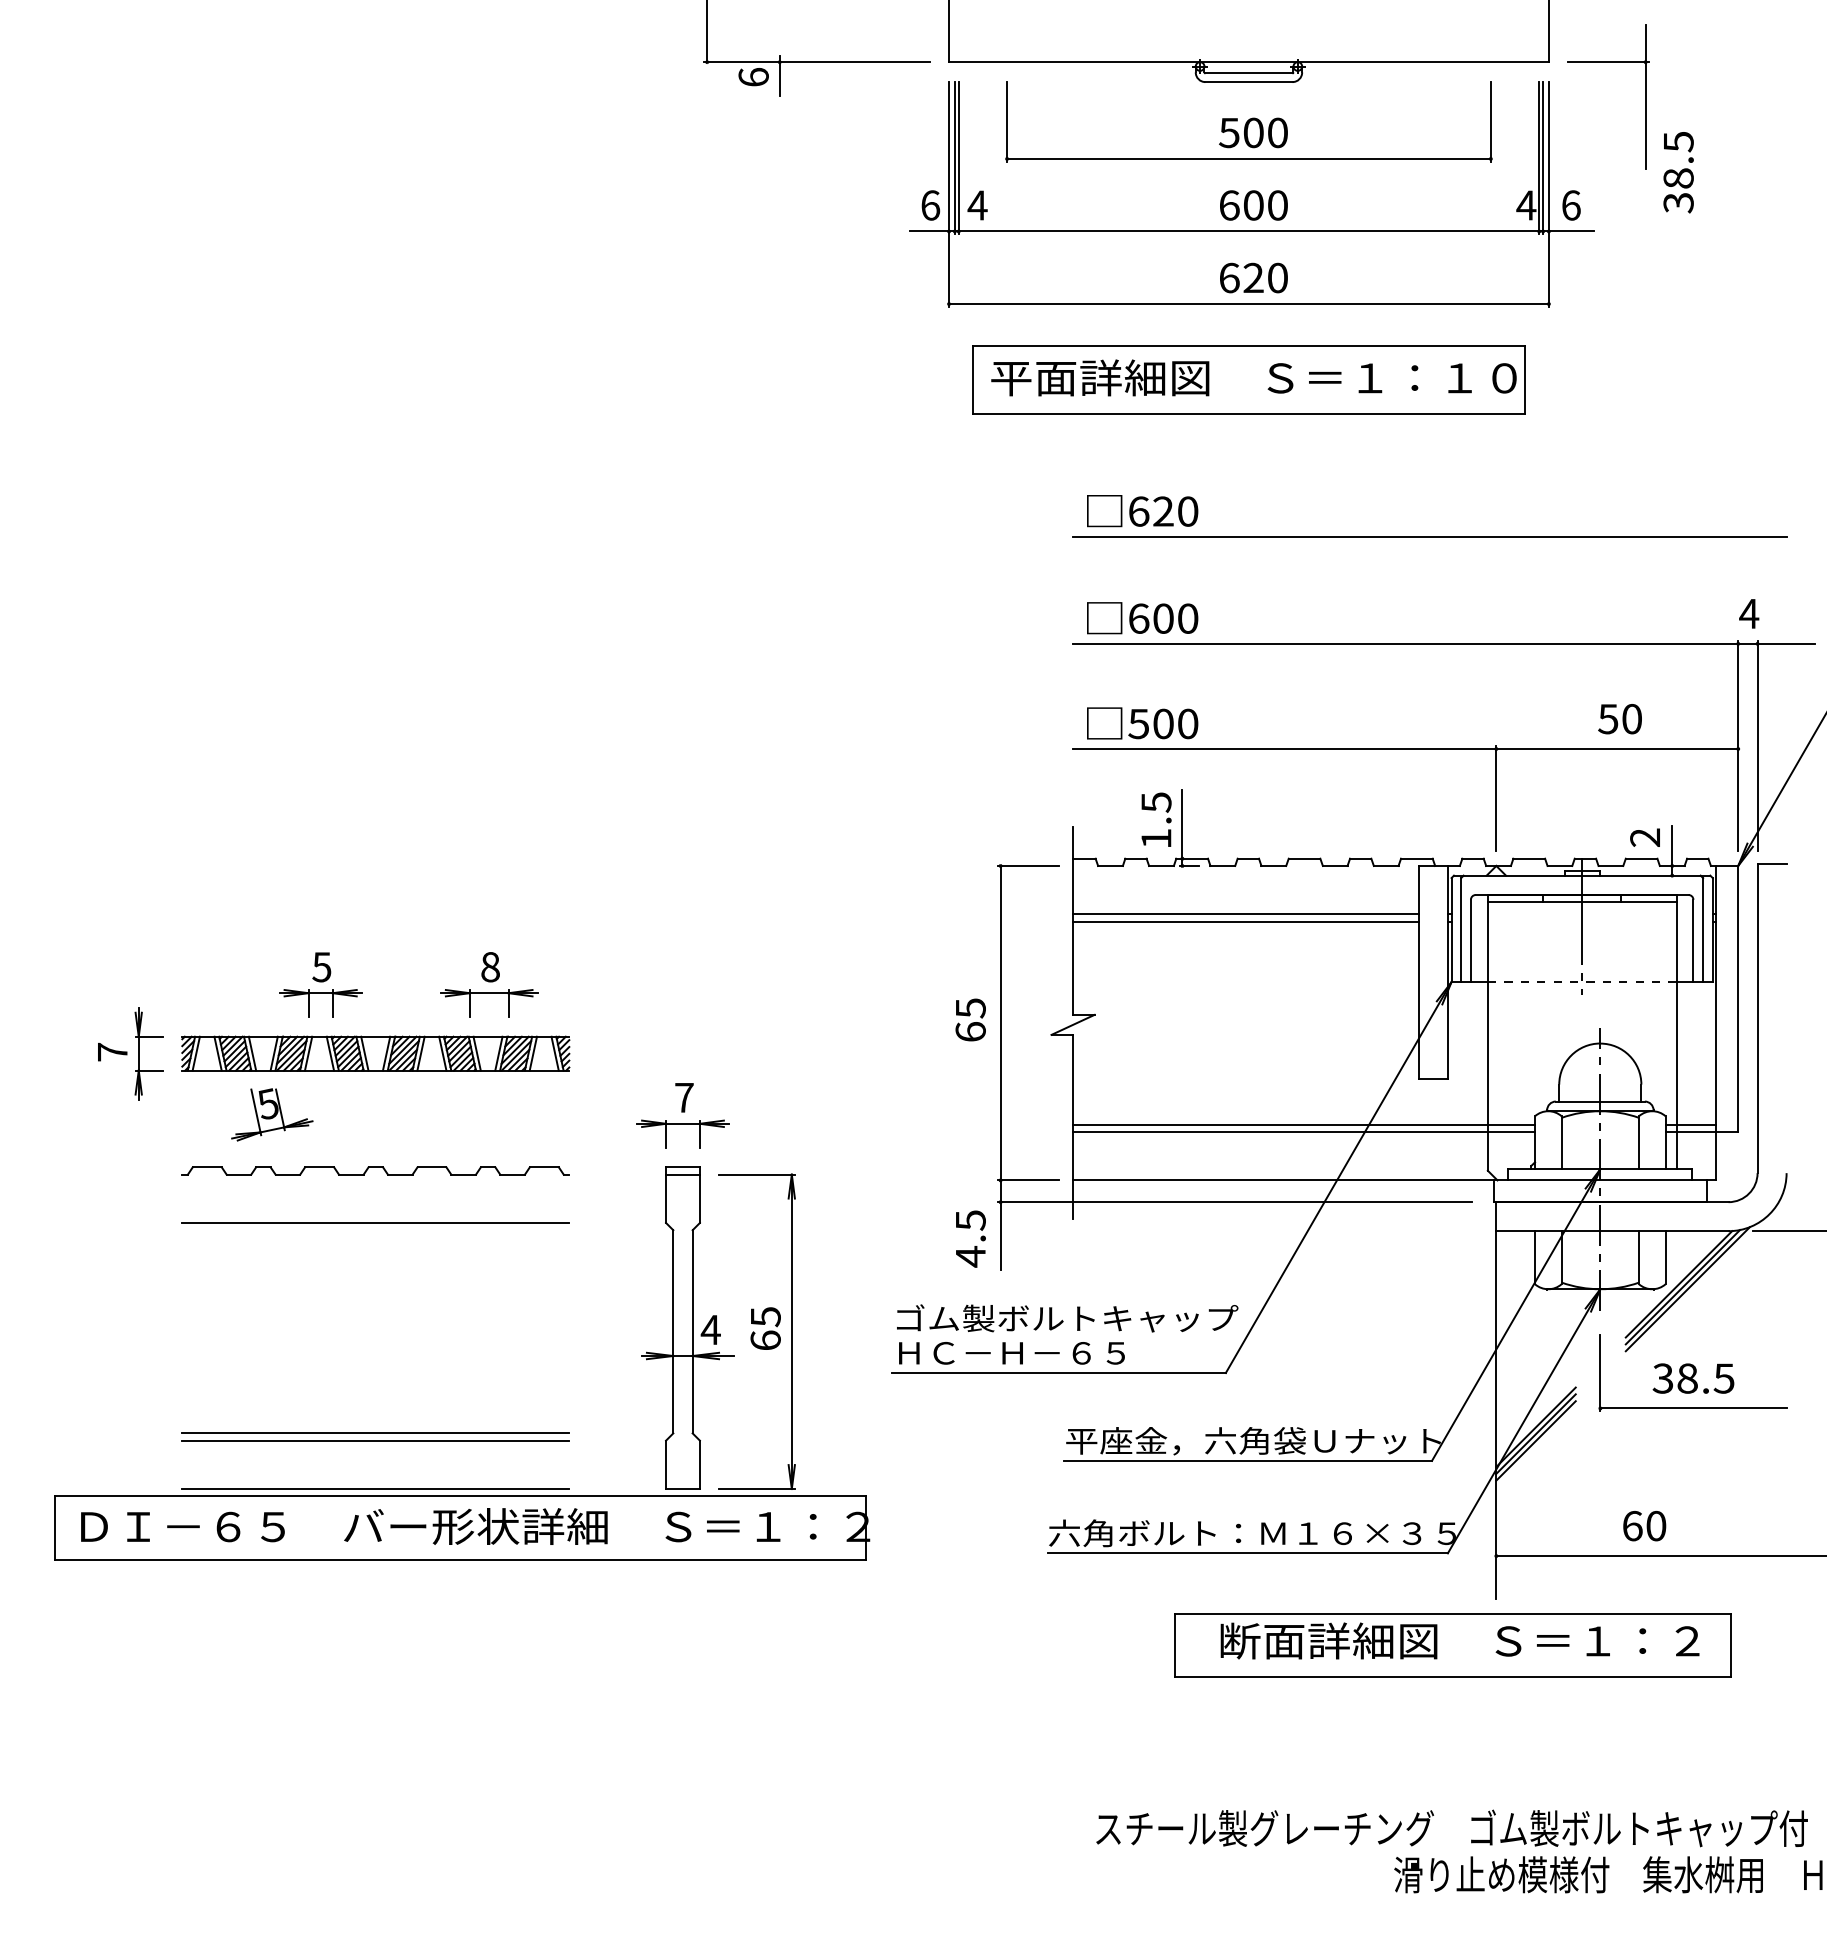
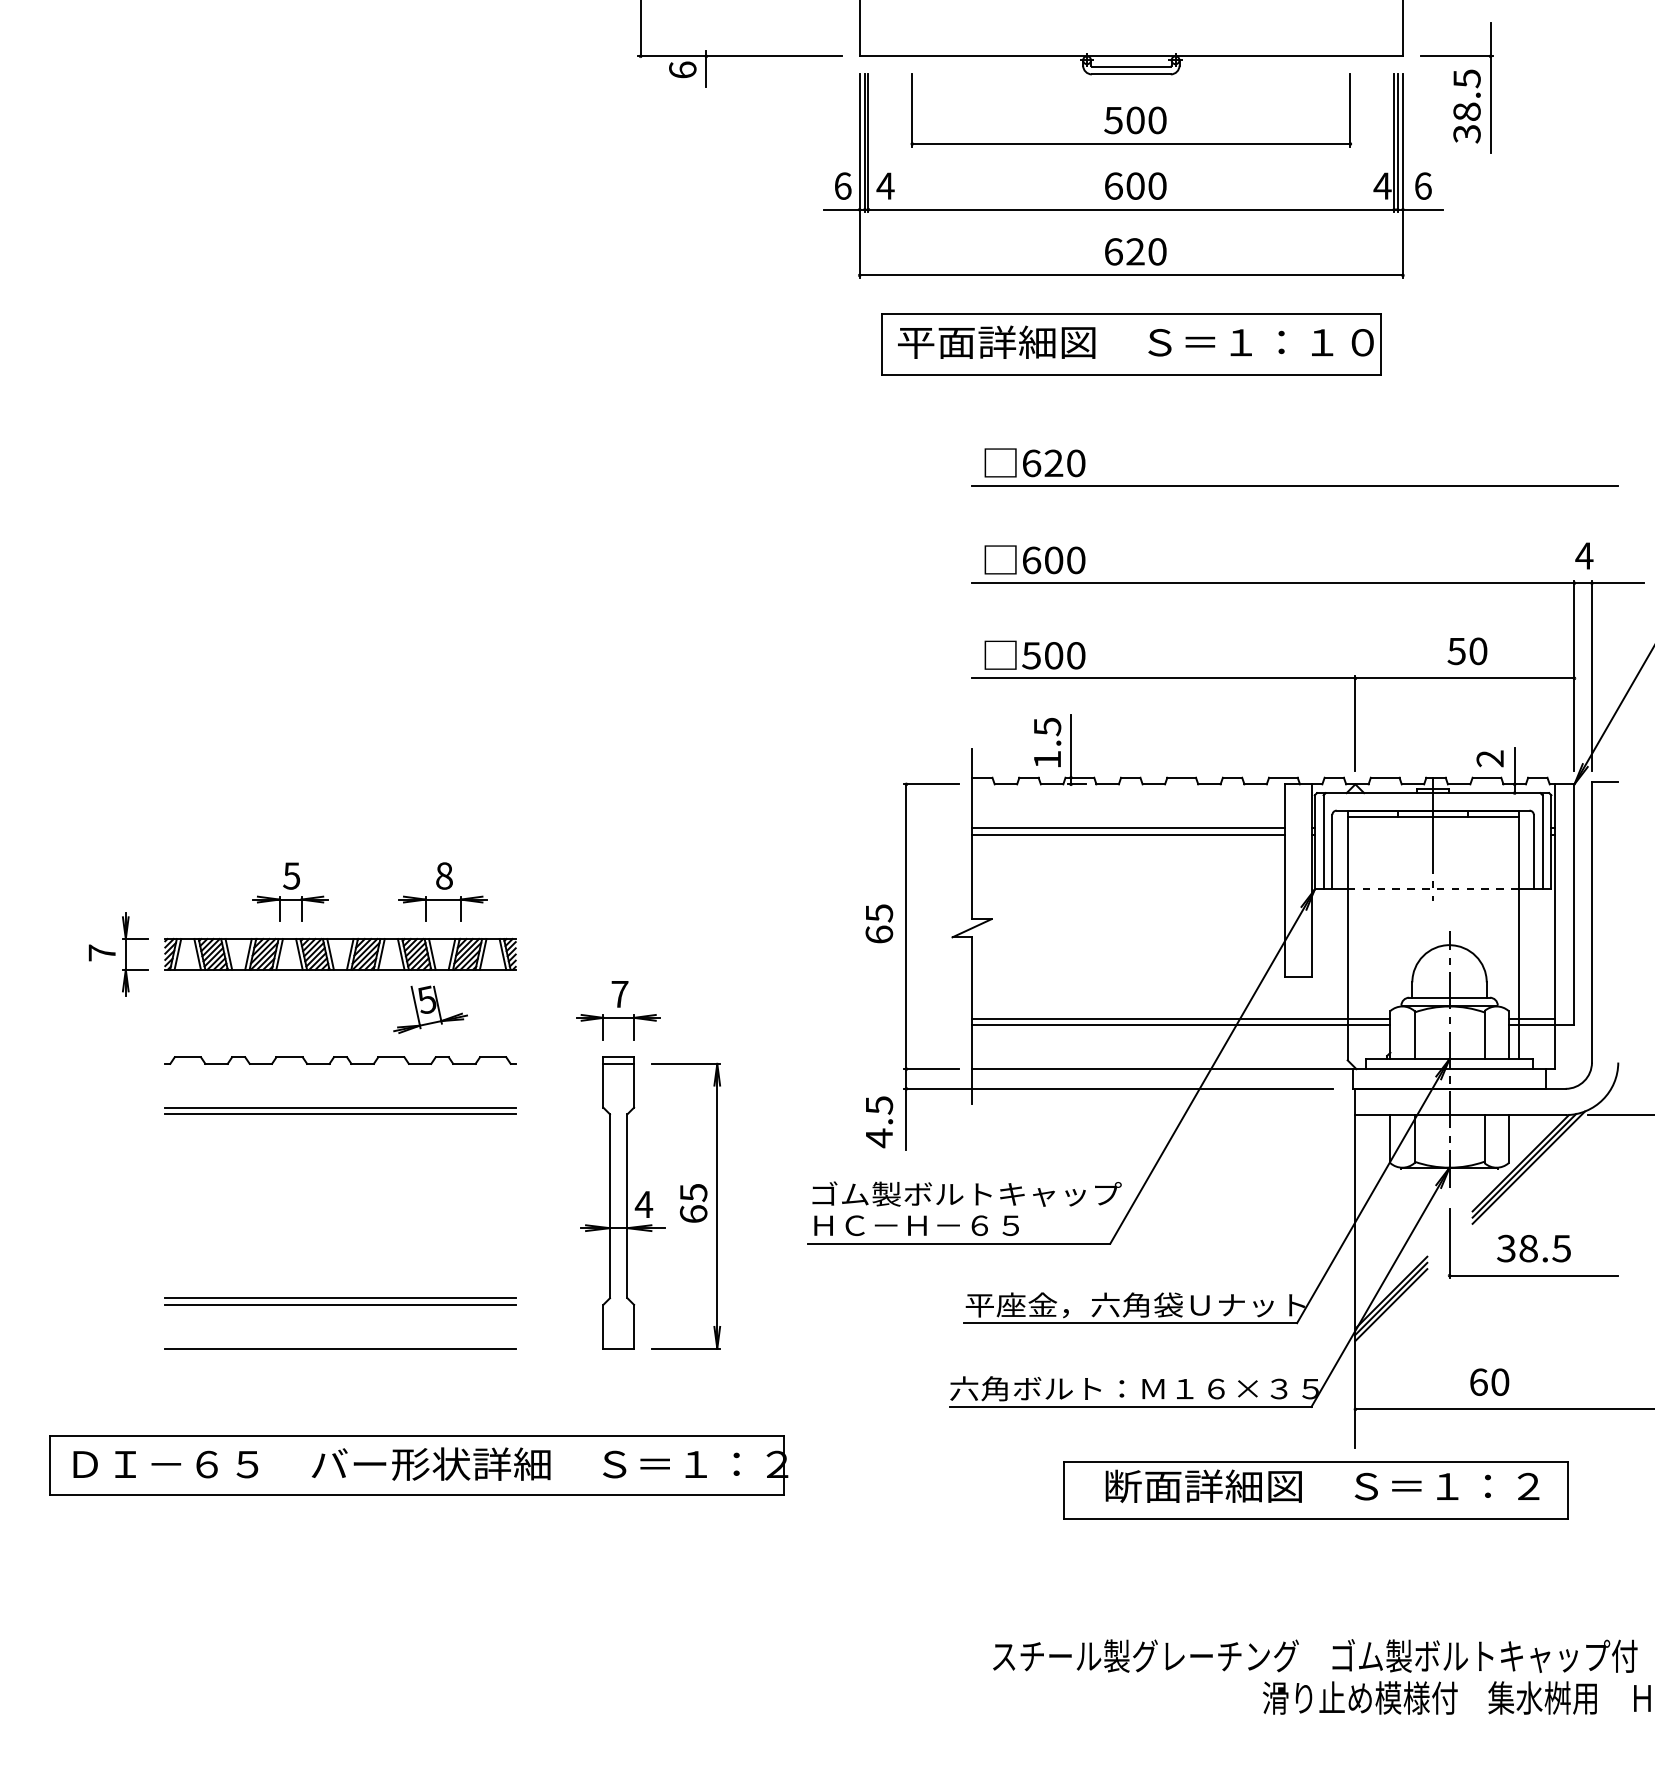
text: (1678, 172) -> (1466, 106), moved
part: (272, 1114) -> (430, 1009), moved
line: (375, 1230) -> (340, 1114), added
part: (462, 1527) -> (419, 1465), moved

